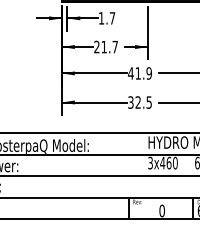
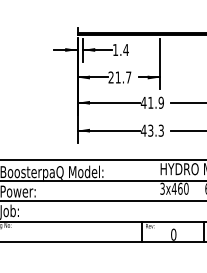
text: (111, 17) -> (125, 49), 1.7 -> 1.4
text: (139, 102) -> (151, 130), 32.5 -> 43.3

